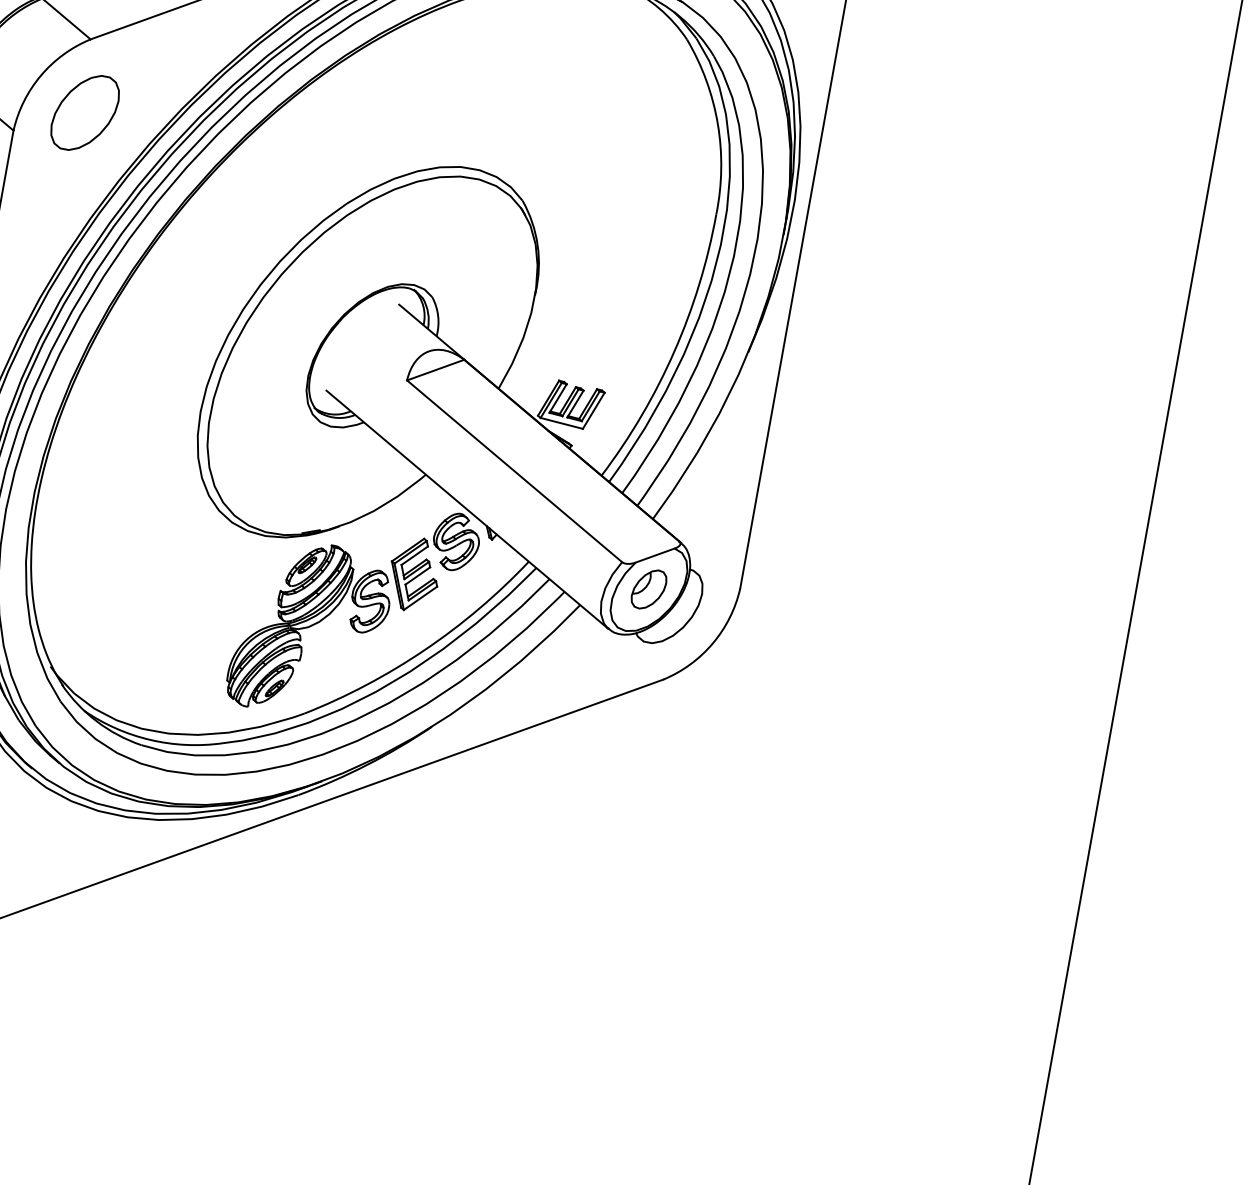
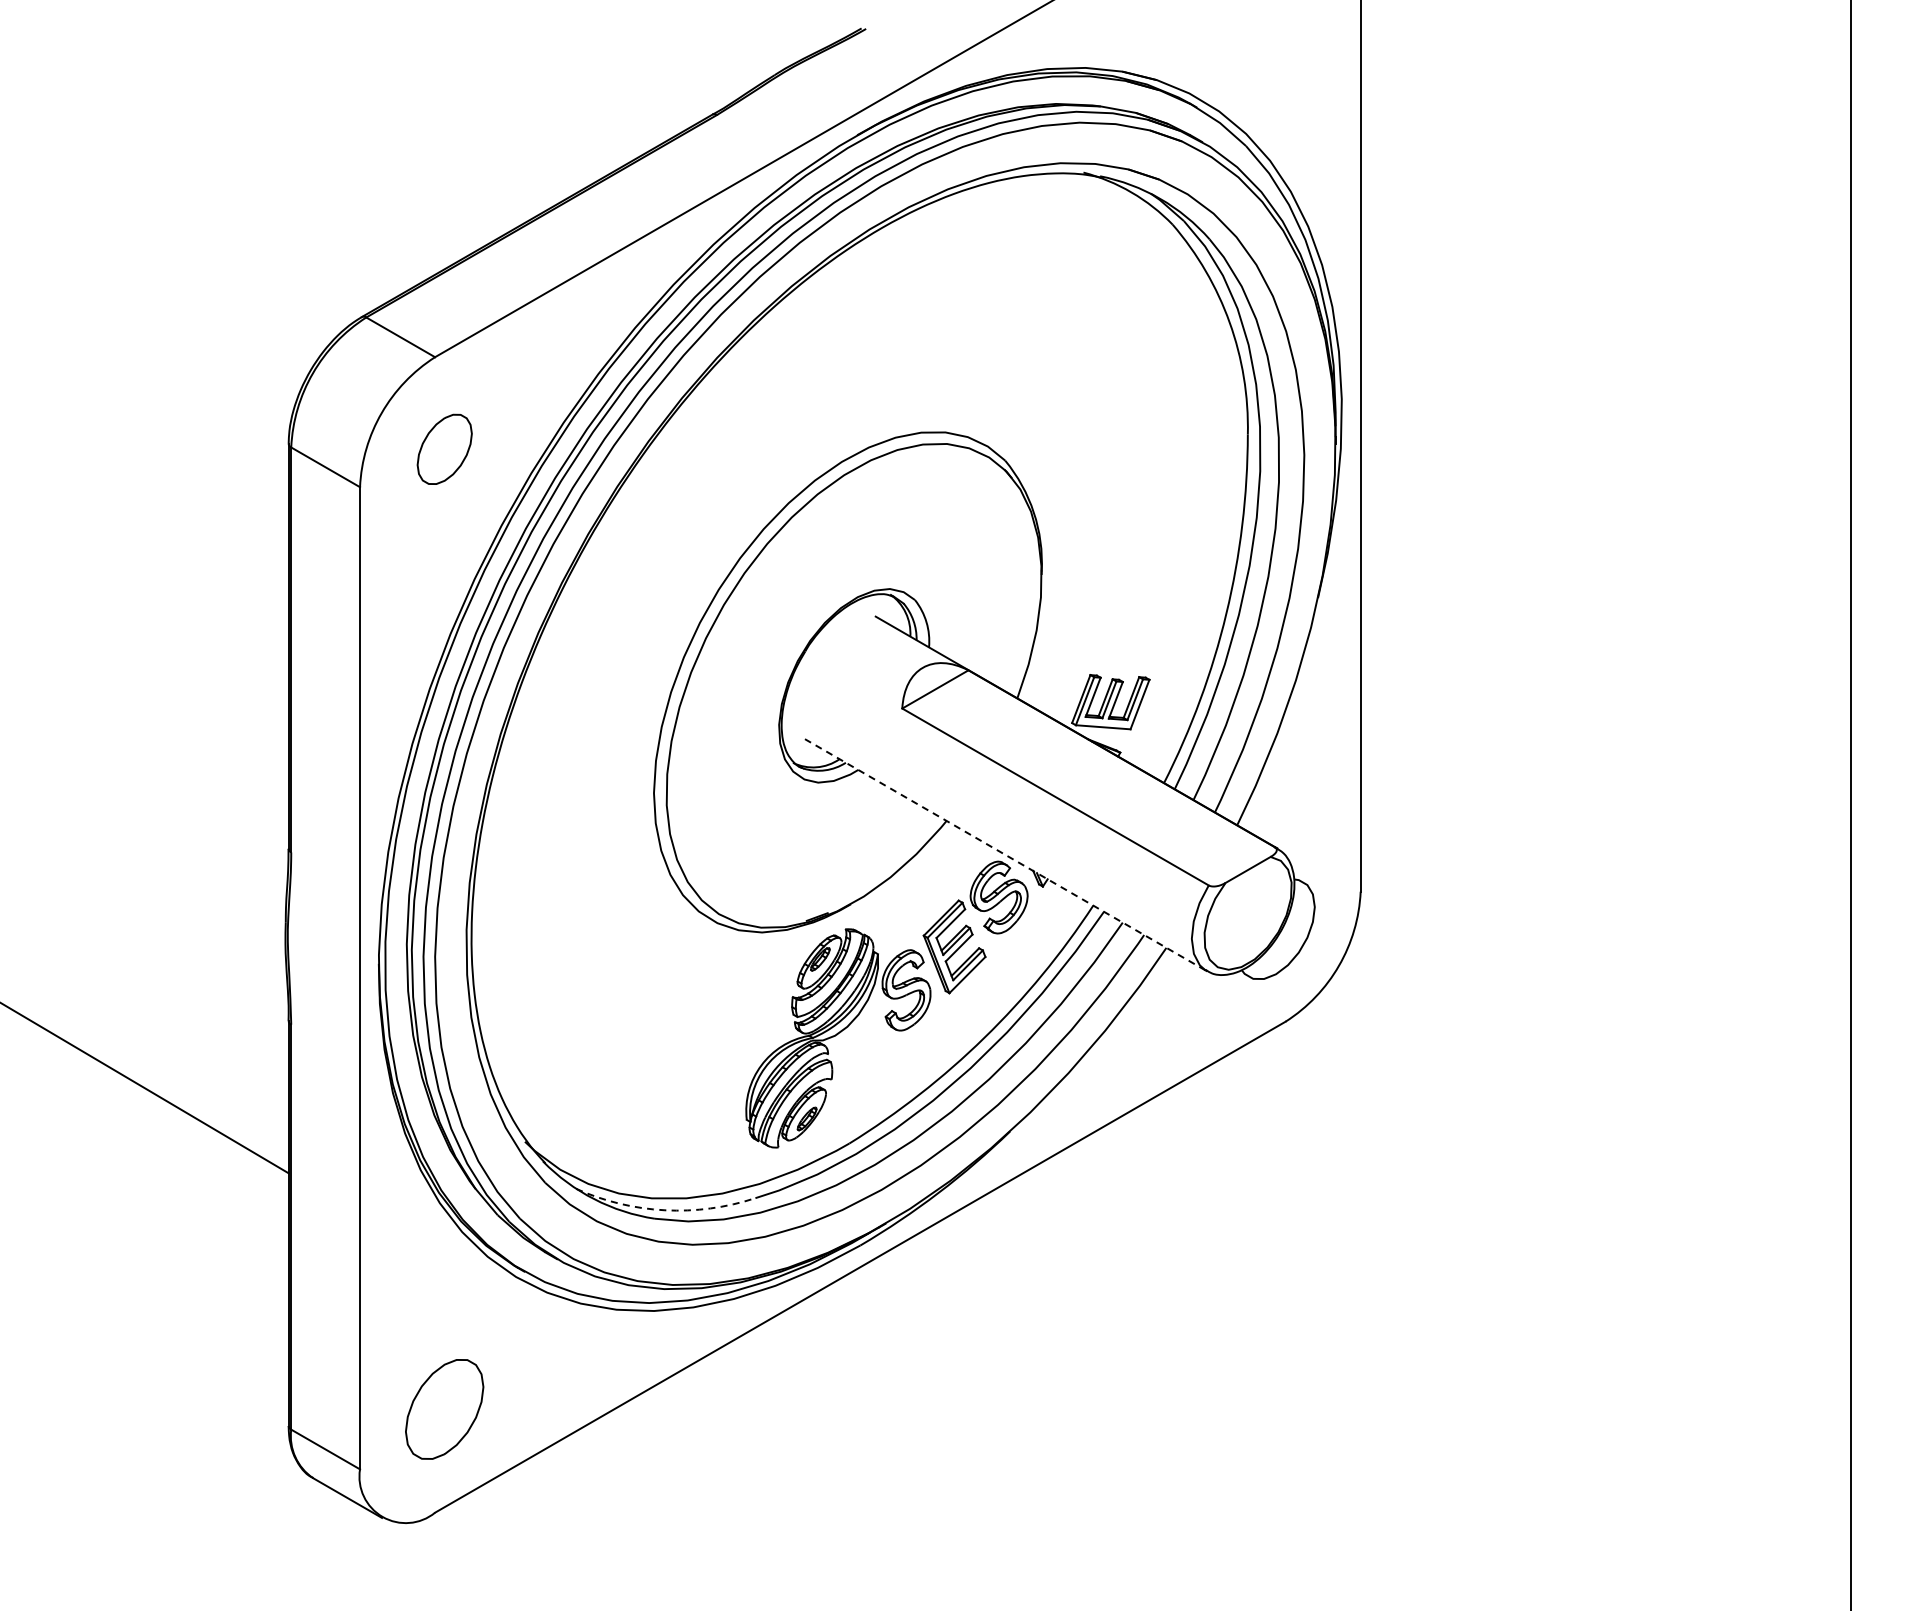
part: (85, 113) -> (444, 449), size x0.7
line: (467, 510) -> (1005, 855), solid -> dashed
part: (648, 588) -> (1247, 912), removed
arc: (150, 740) -> (664, 1210), solid -> dashed

